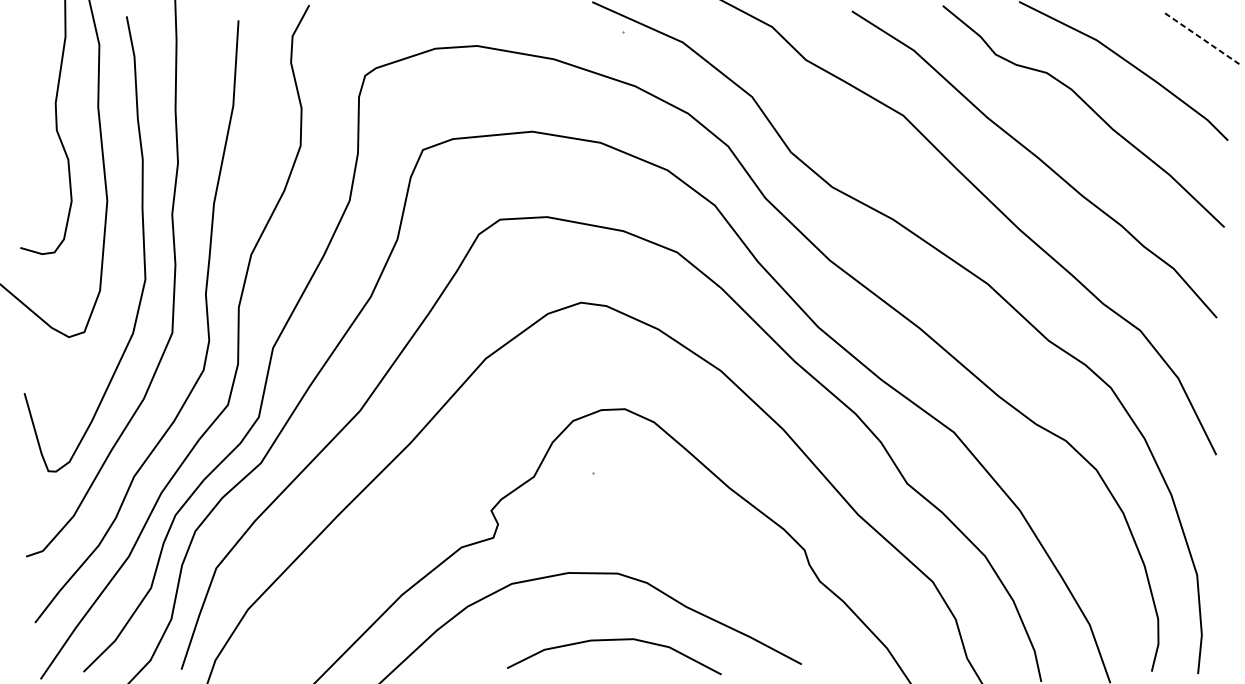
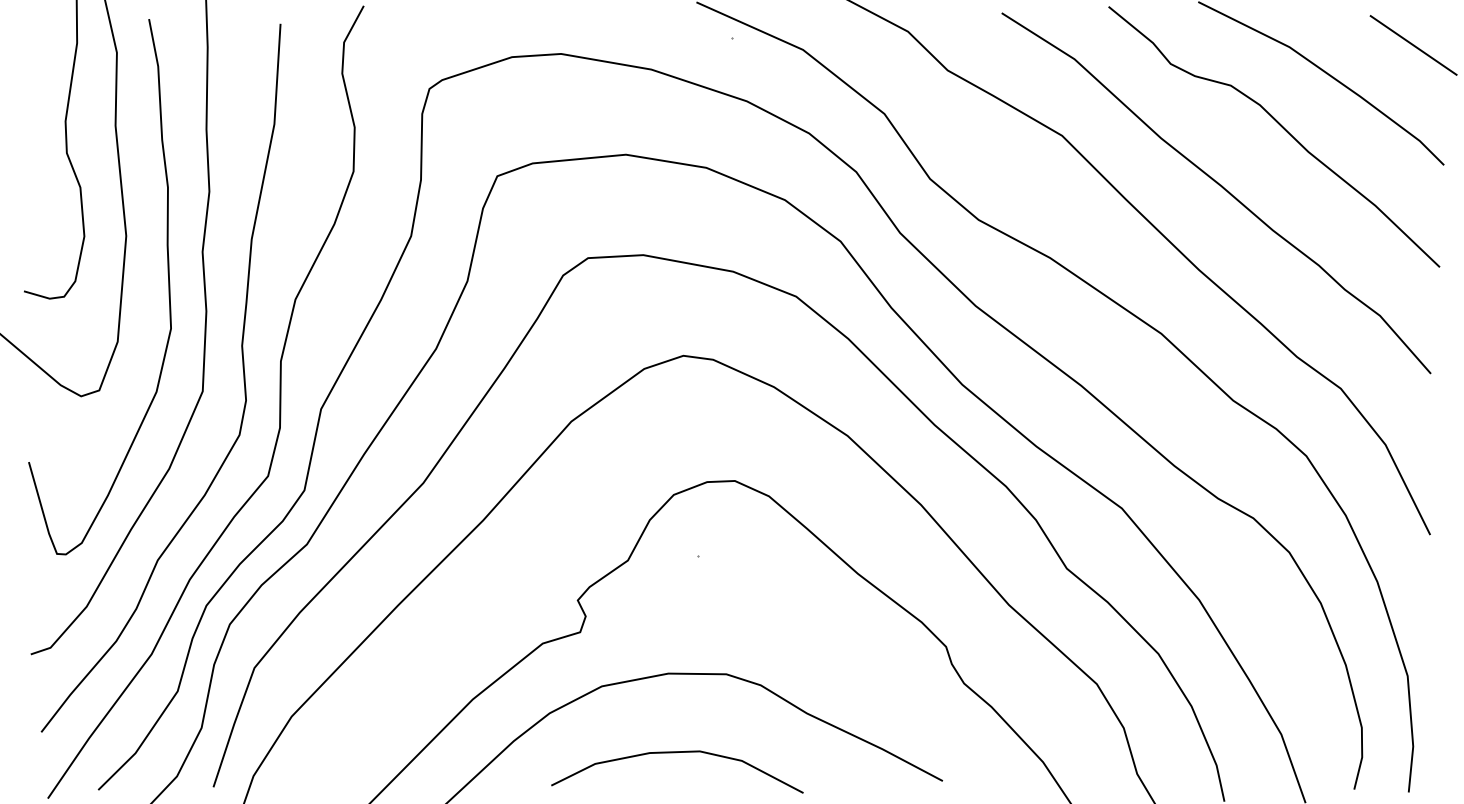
line: (1202, 38) -> (1413, 45), dashed -> solid
curve: (613, 640) -> (676, 753), moved

